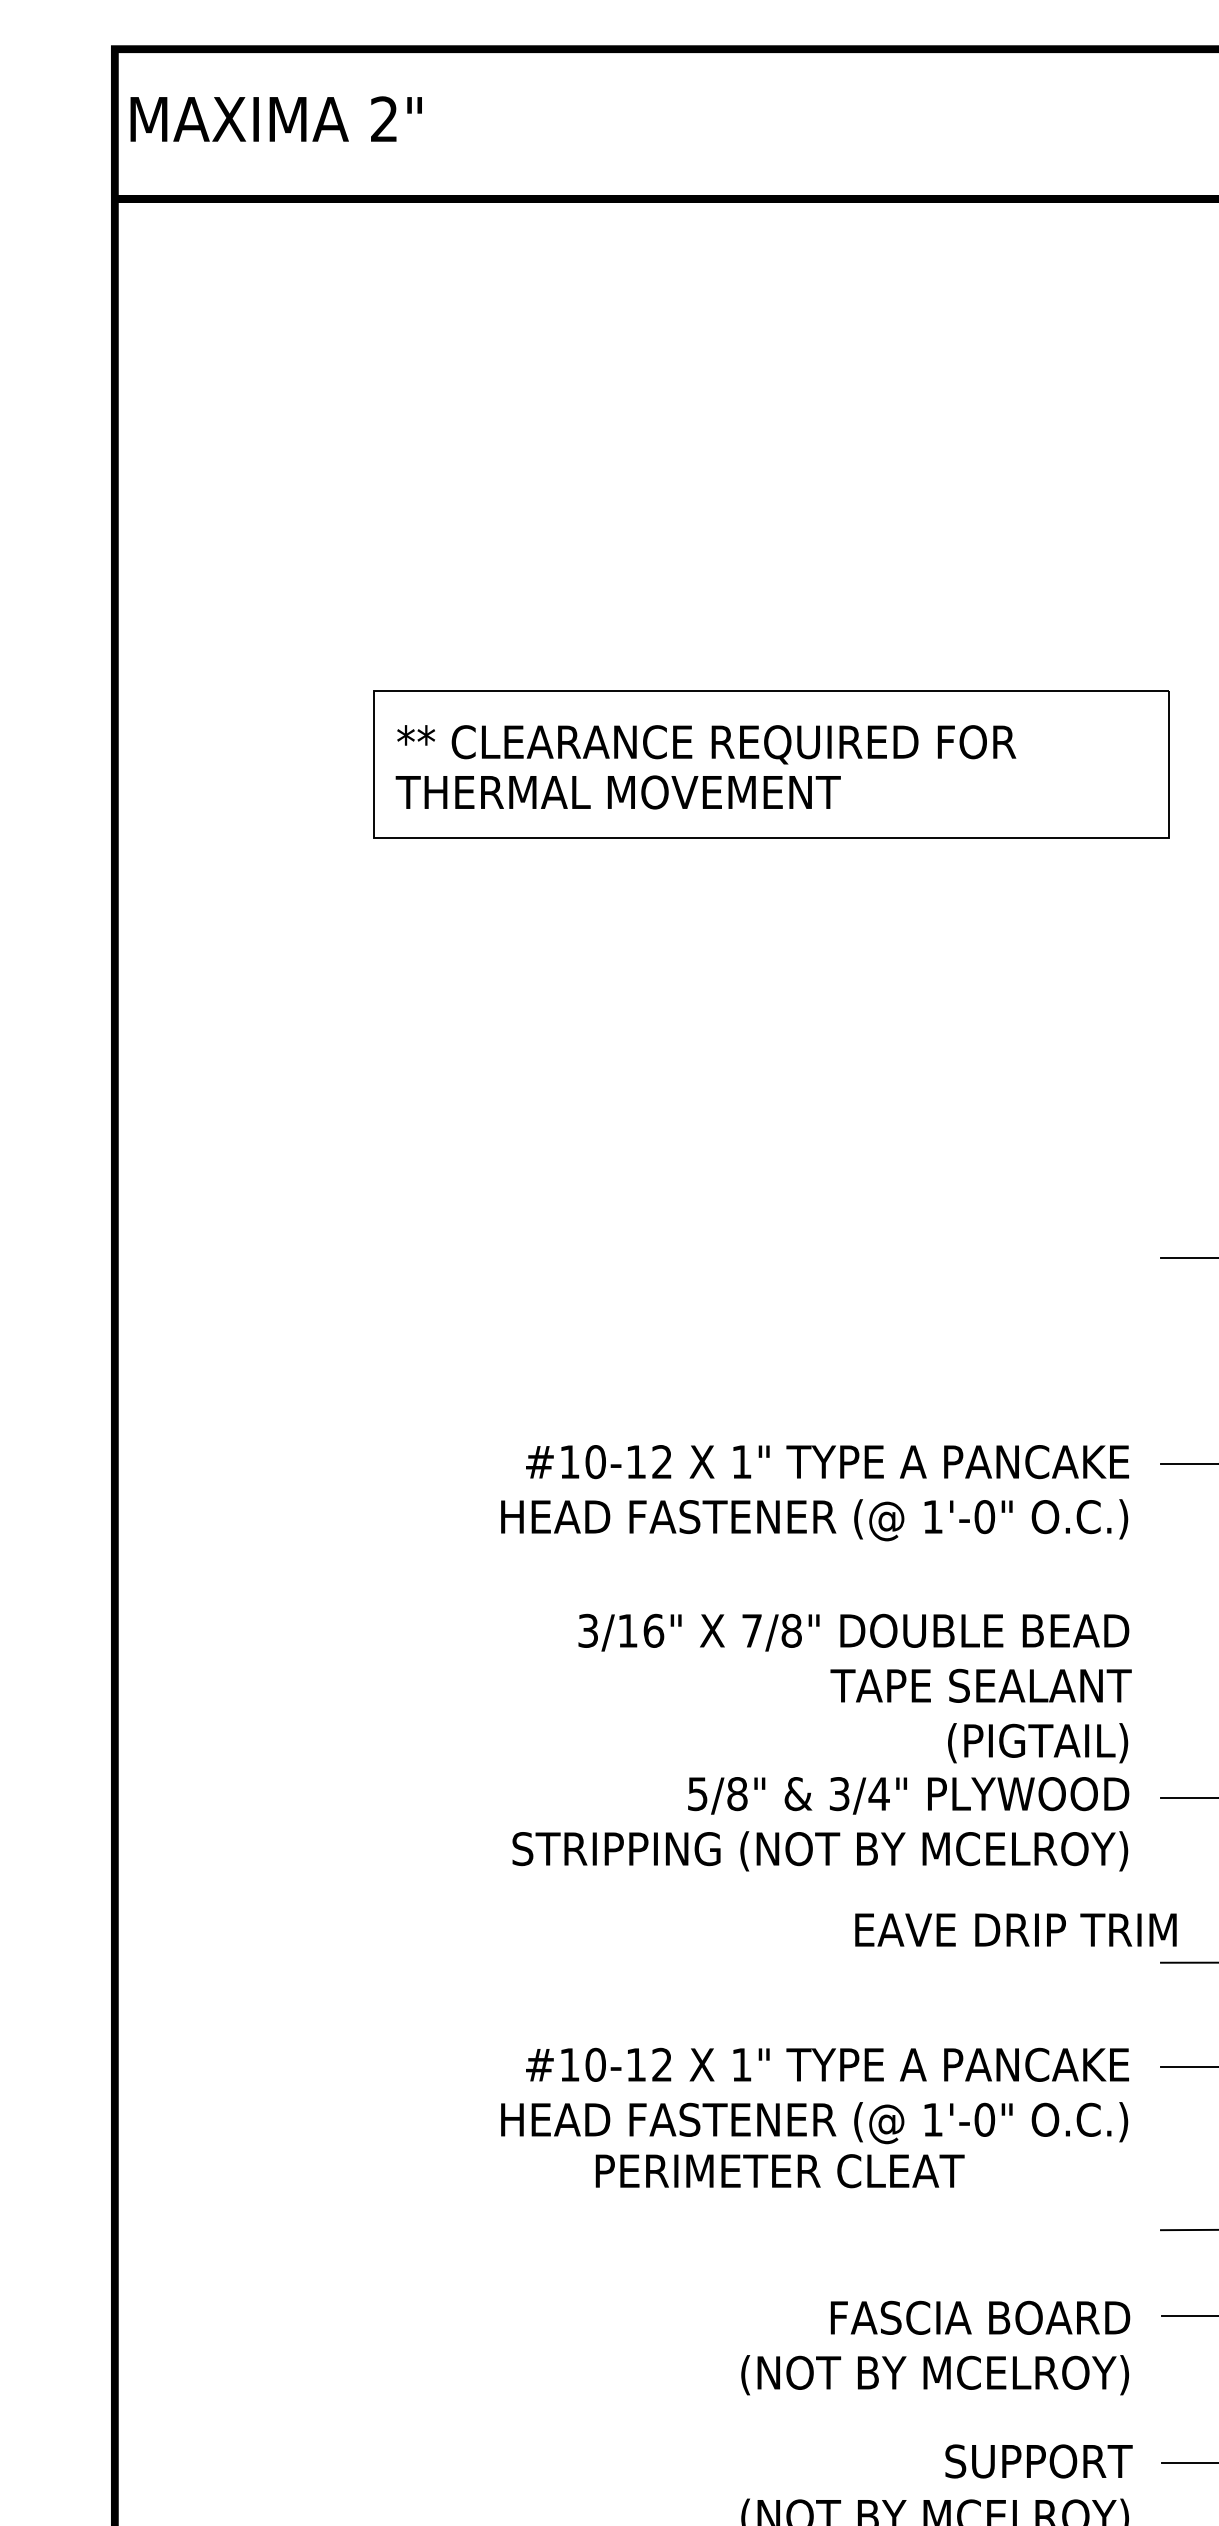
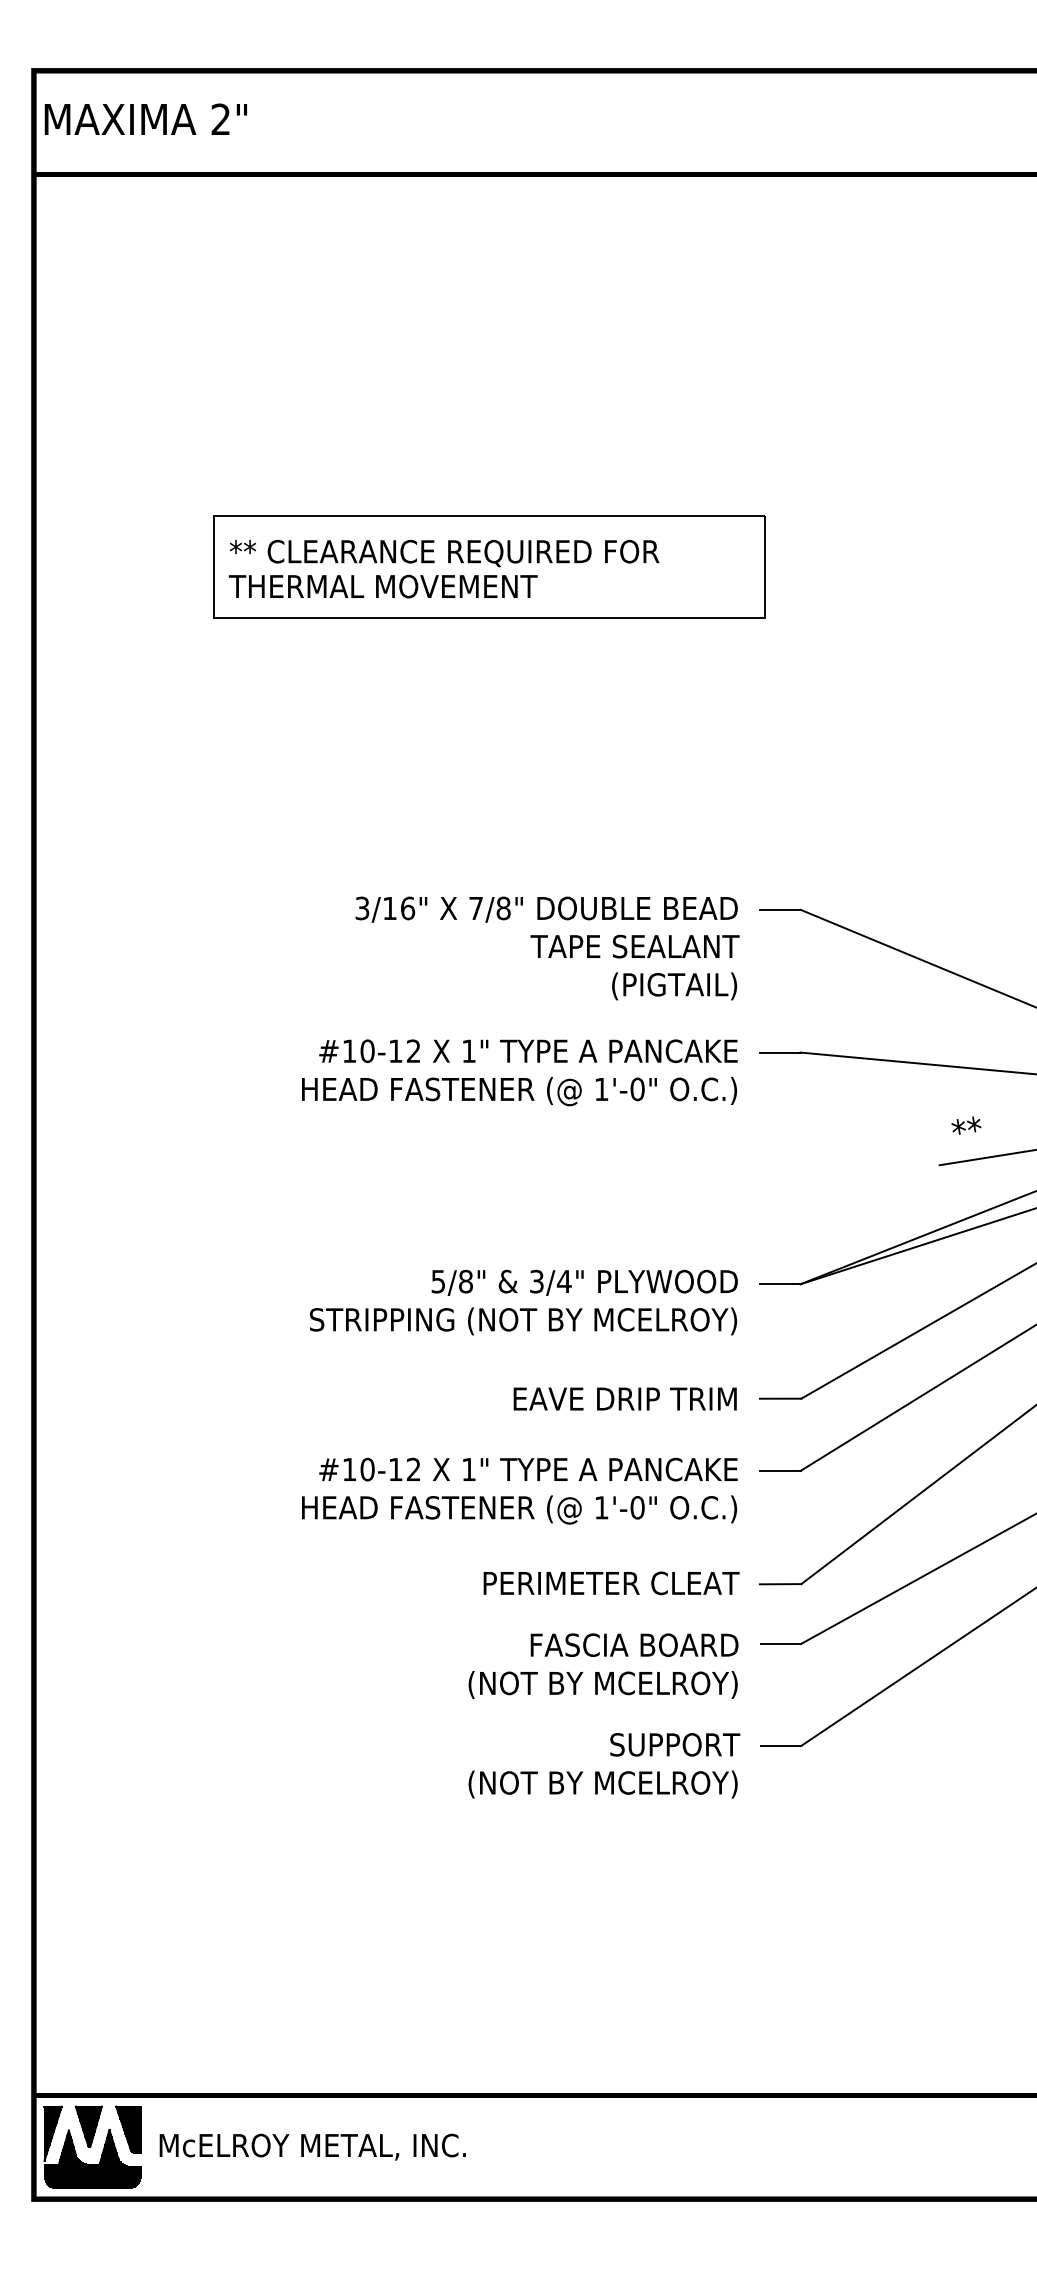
text: (854, 1688) -> (547, 948), moved
text: (1014, 1929) -> (624, 1398), moved
text: (779, 2171) -> (611, 1583), moved

